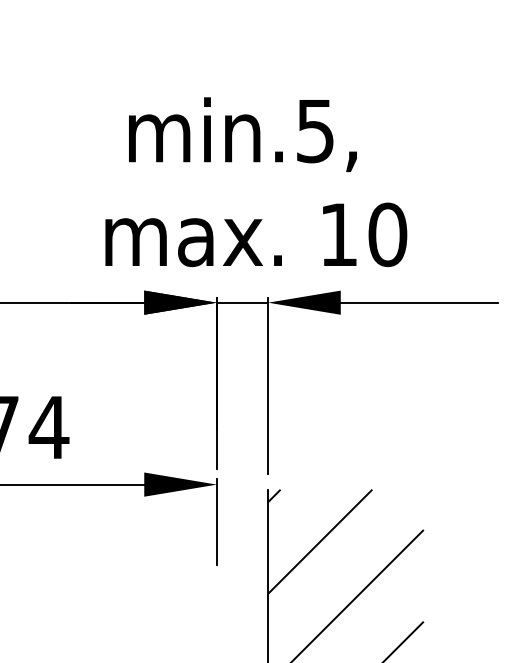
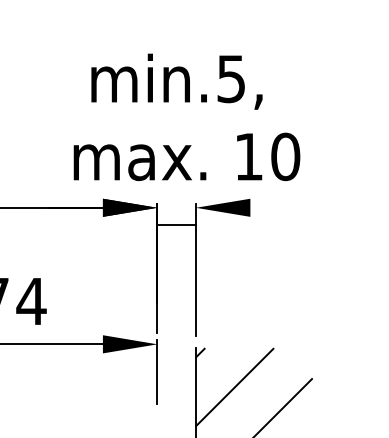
line: (242, 302) -> (176, 224), moved
line: (418, 302) -> (308, 207), removed

